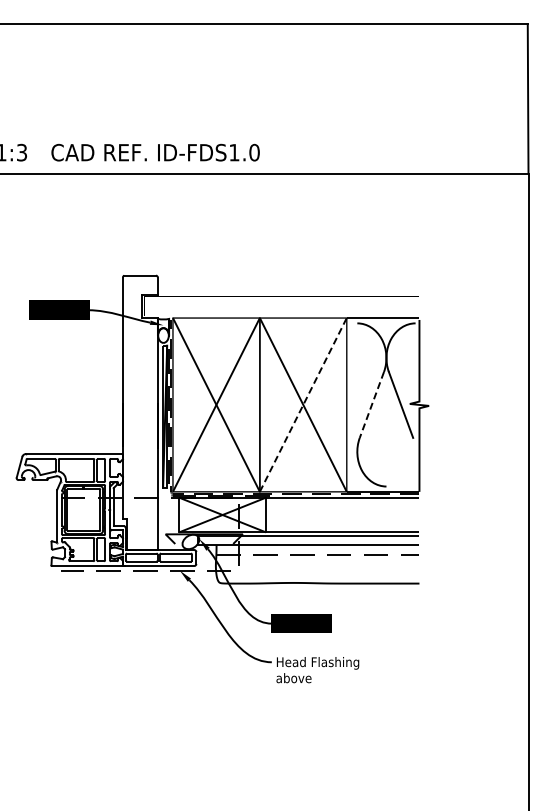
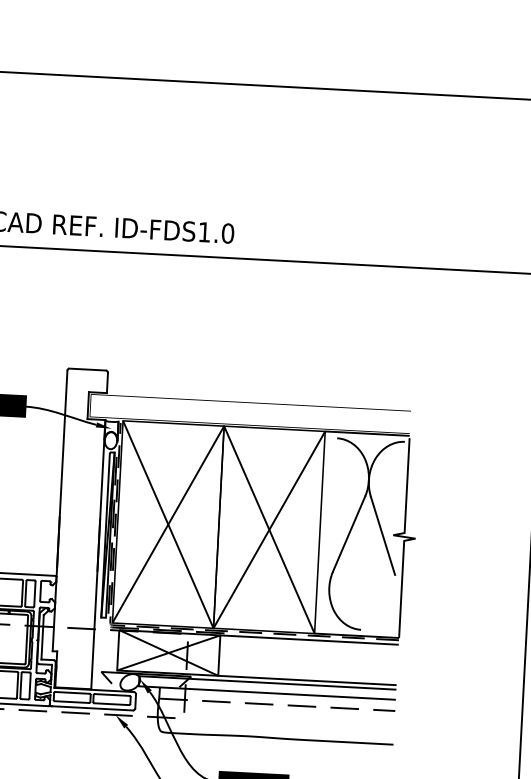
line: (303, 404) -> (269, 529), dashed -> solid
line: (371, 405) -> (348, 534), dashed -> solid

